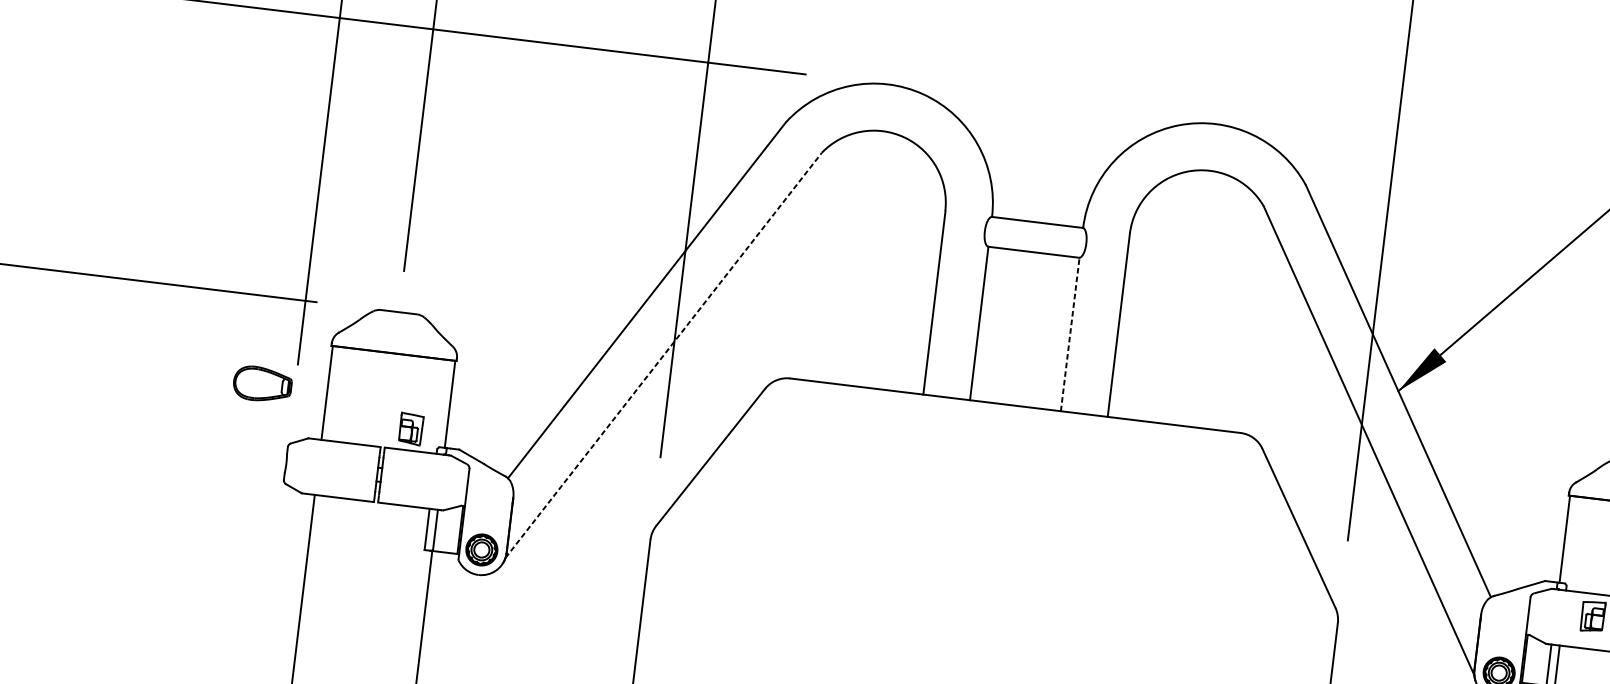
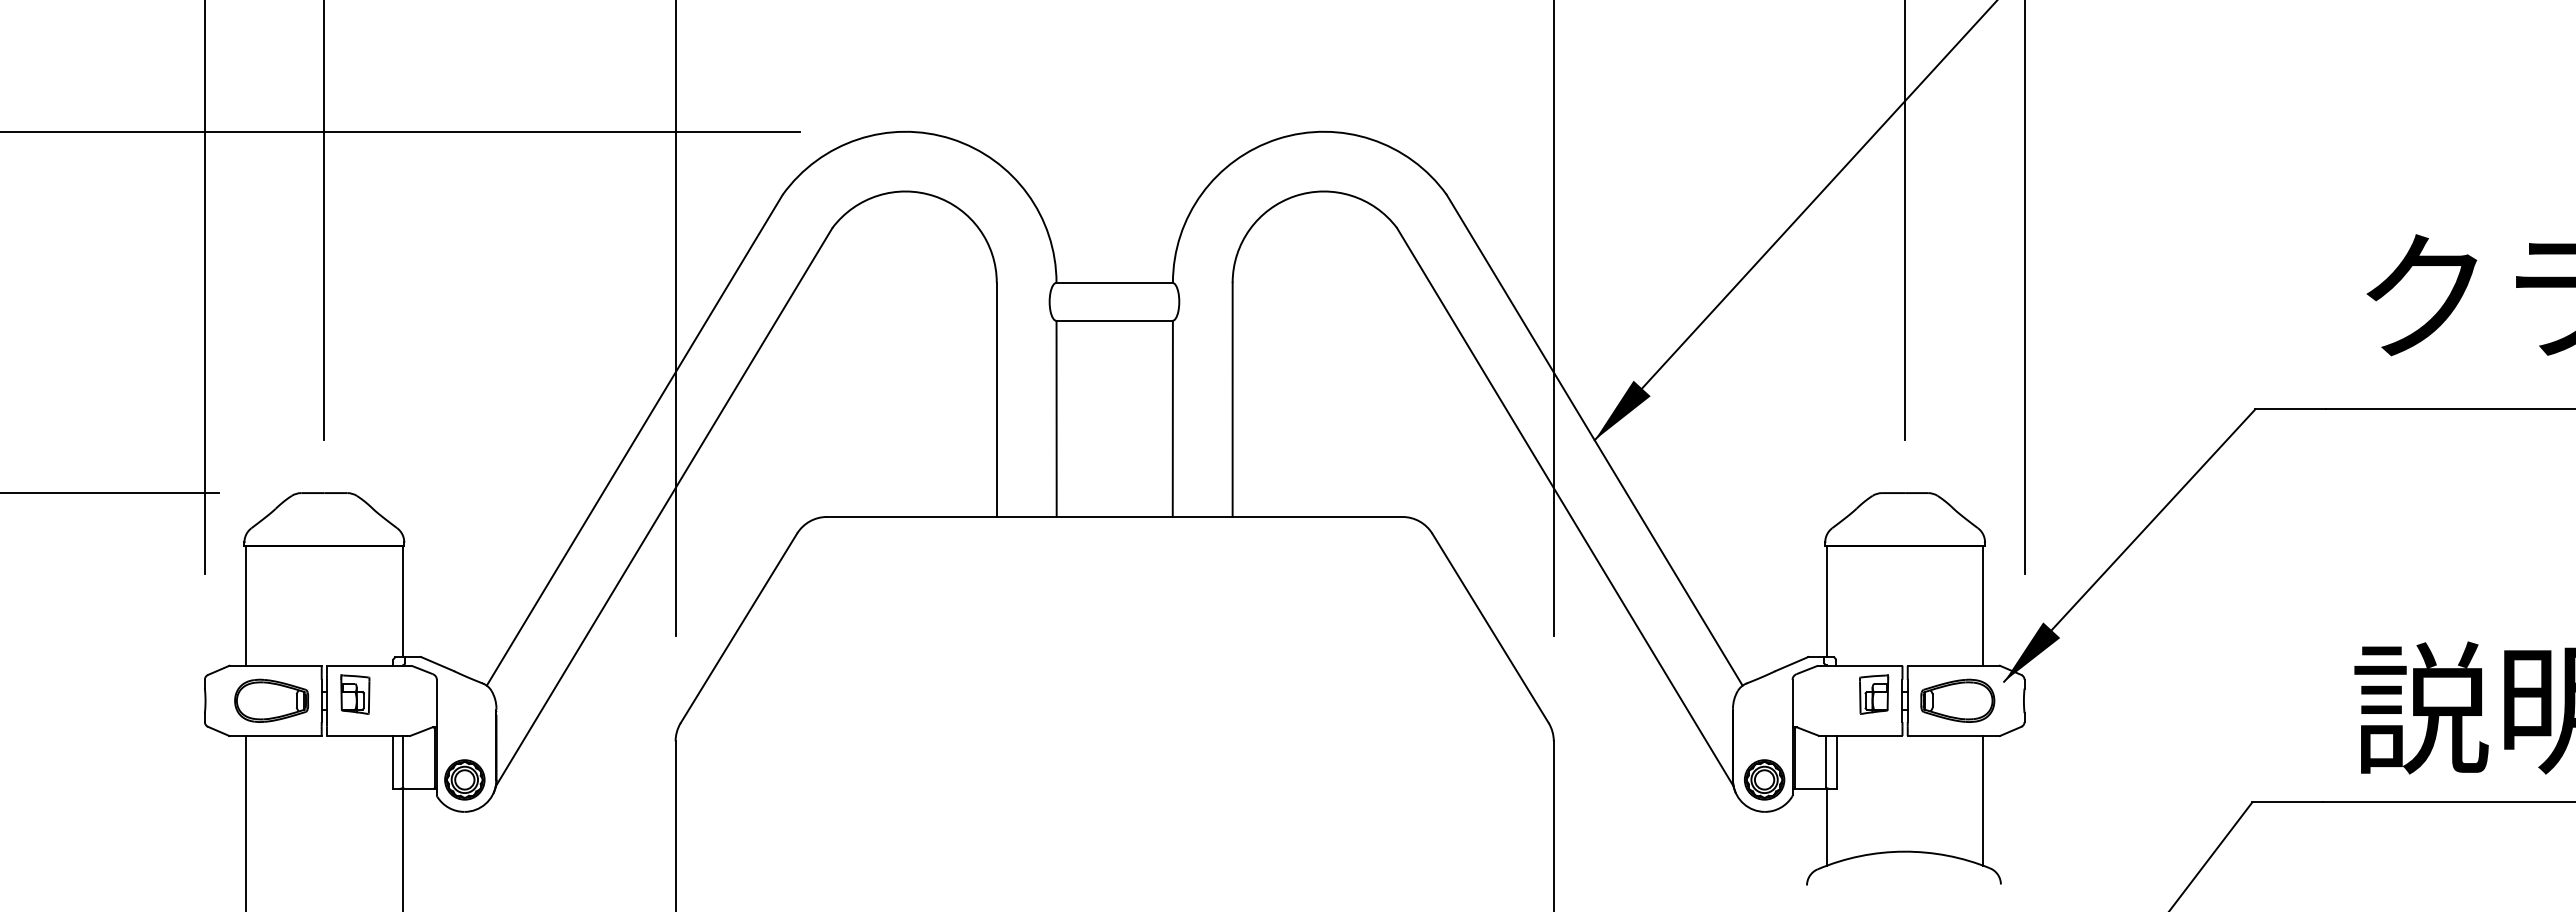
line: (1069, 334) -> (1172, 418), dashed -> solid
line: (664, 354) -> (664, 506), dashed -> solid
part: (262, 384) -> (271, 700), moved
part: (411, 429) -> (355, 694), moved

